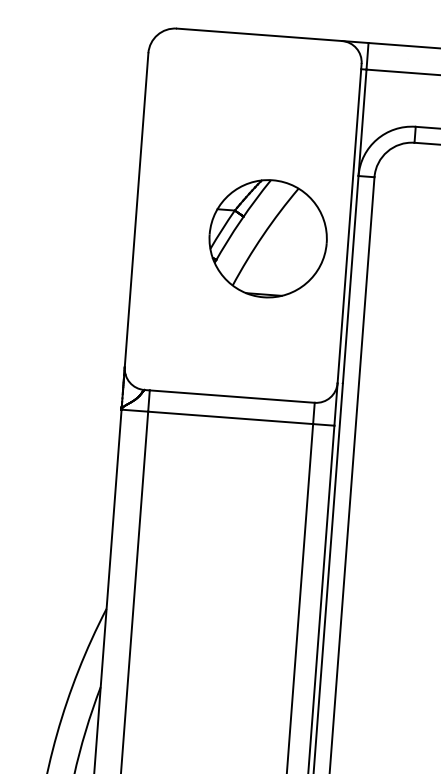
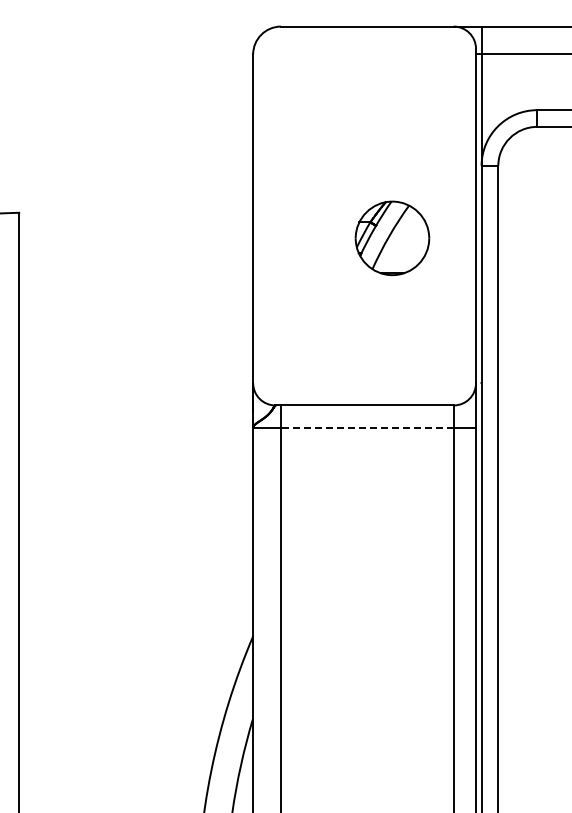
part: (268, 238) -> (392, 238), size x0.6
line: (229, 417) -> (366, 427), solid -> dashed

